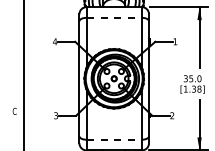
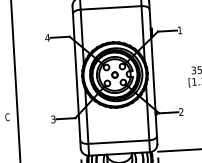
line: (114, 17) -> (111, 7), dashed -> solid
line: (114, 139) -> (119, 141), dashed -> solid

